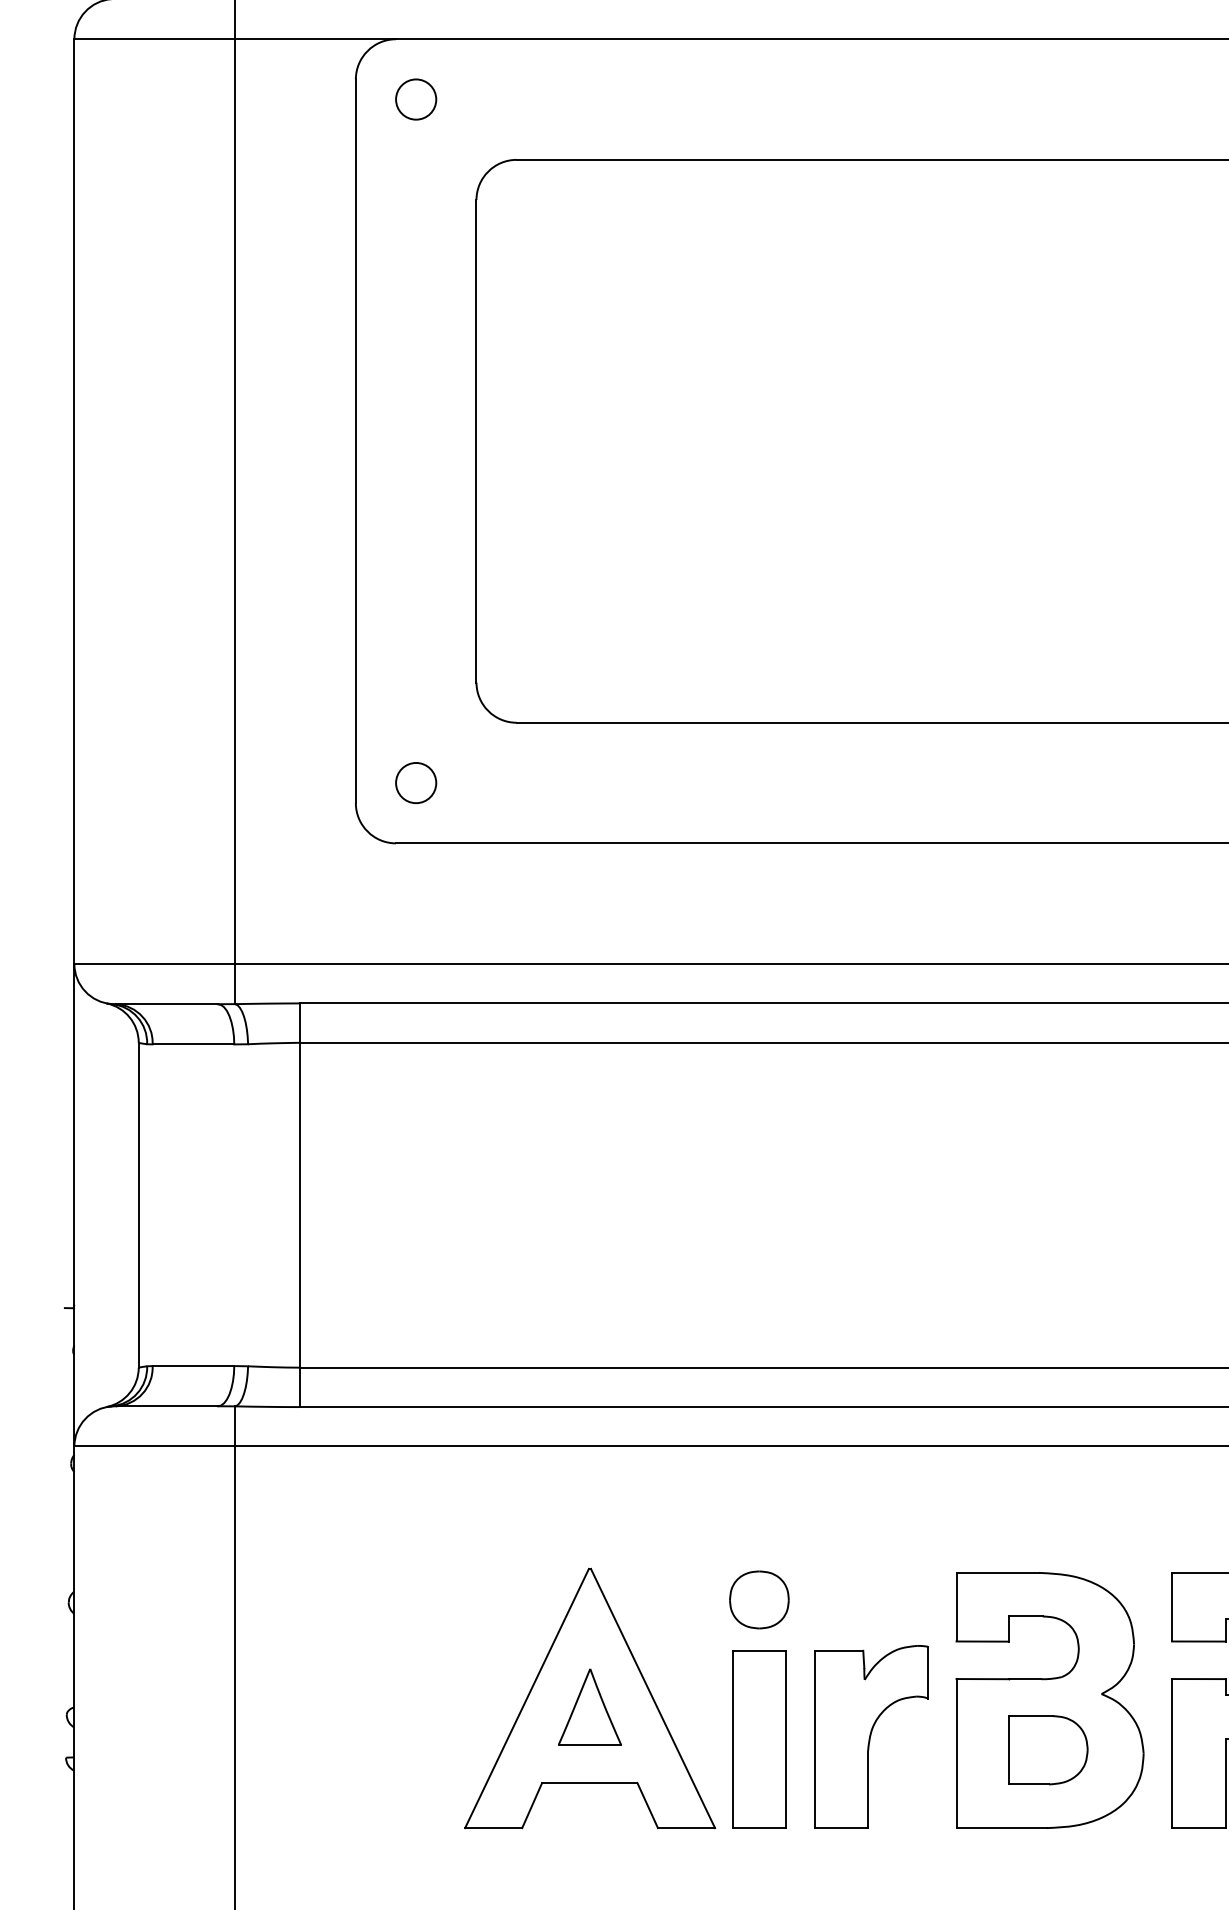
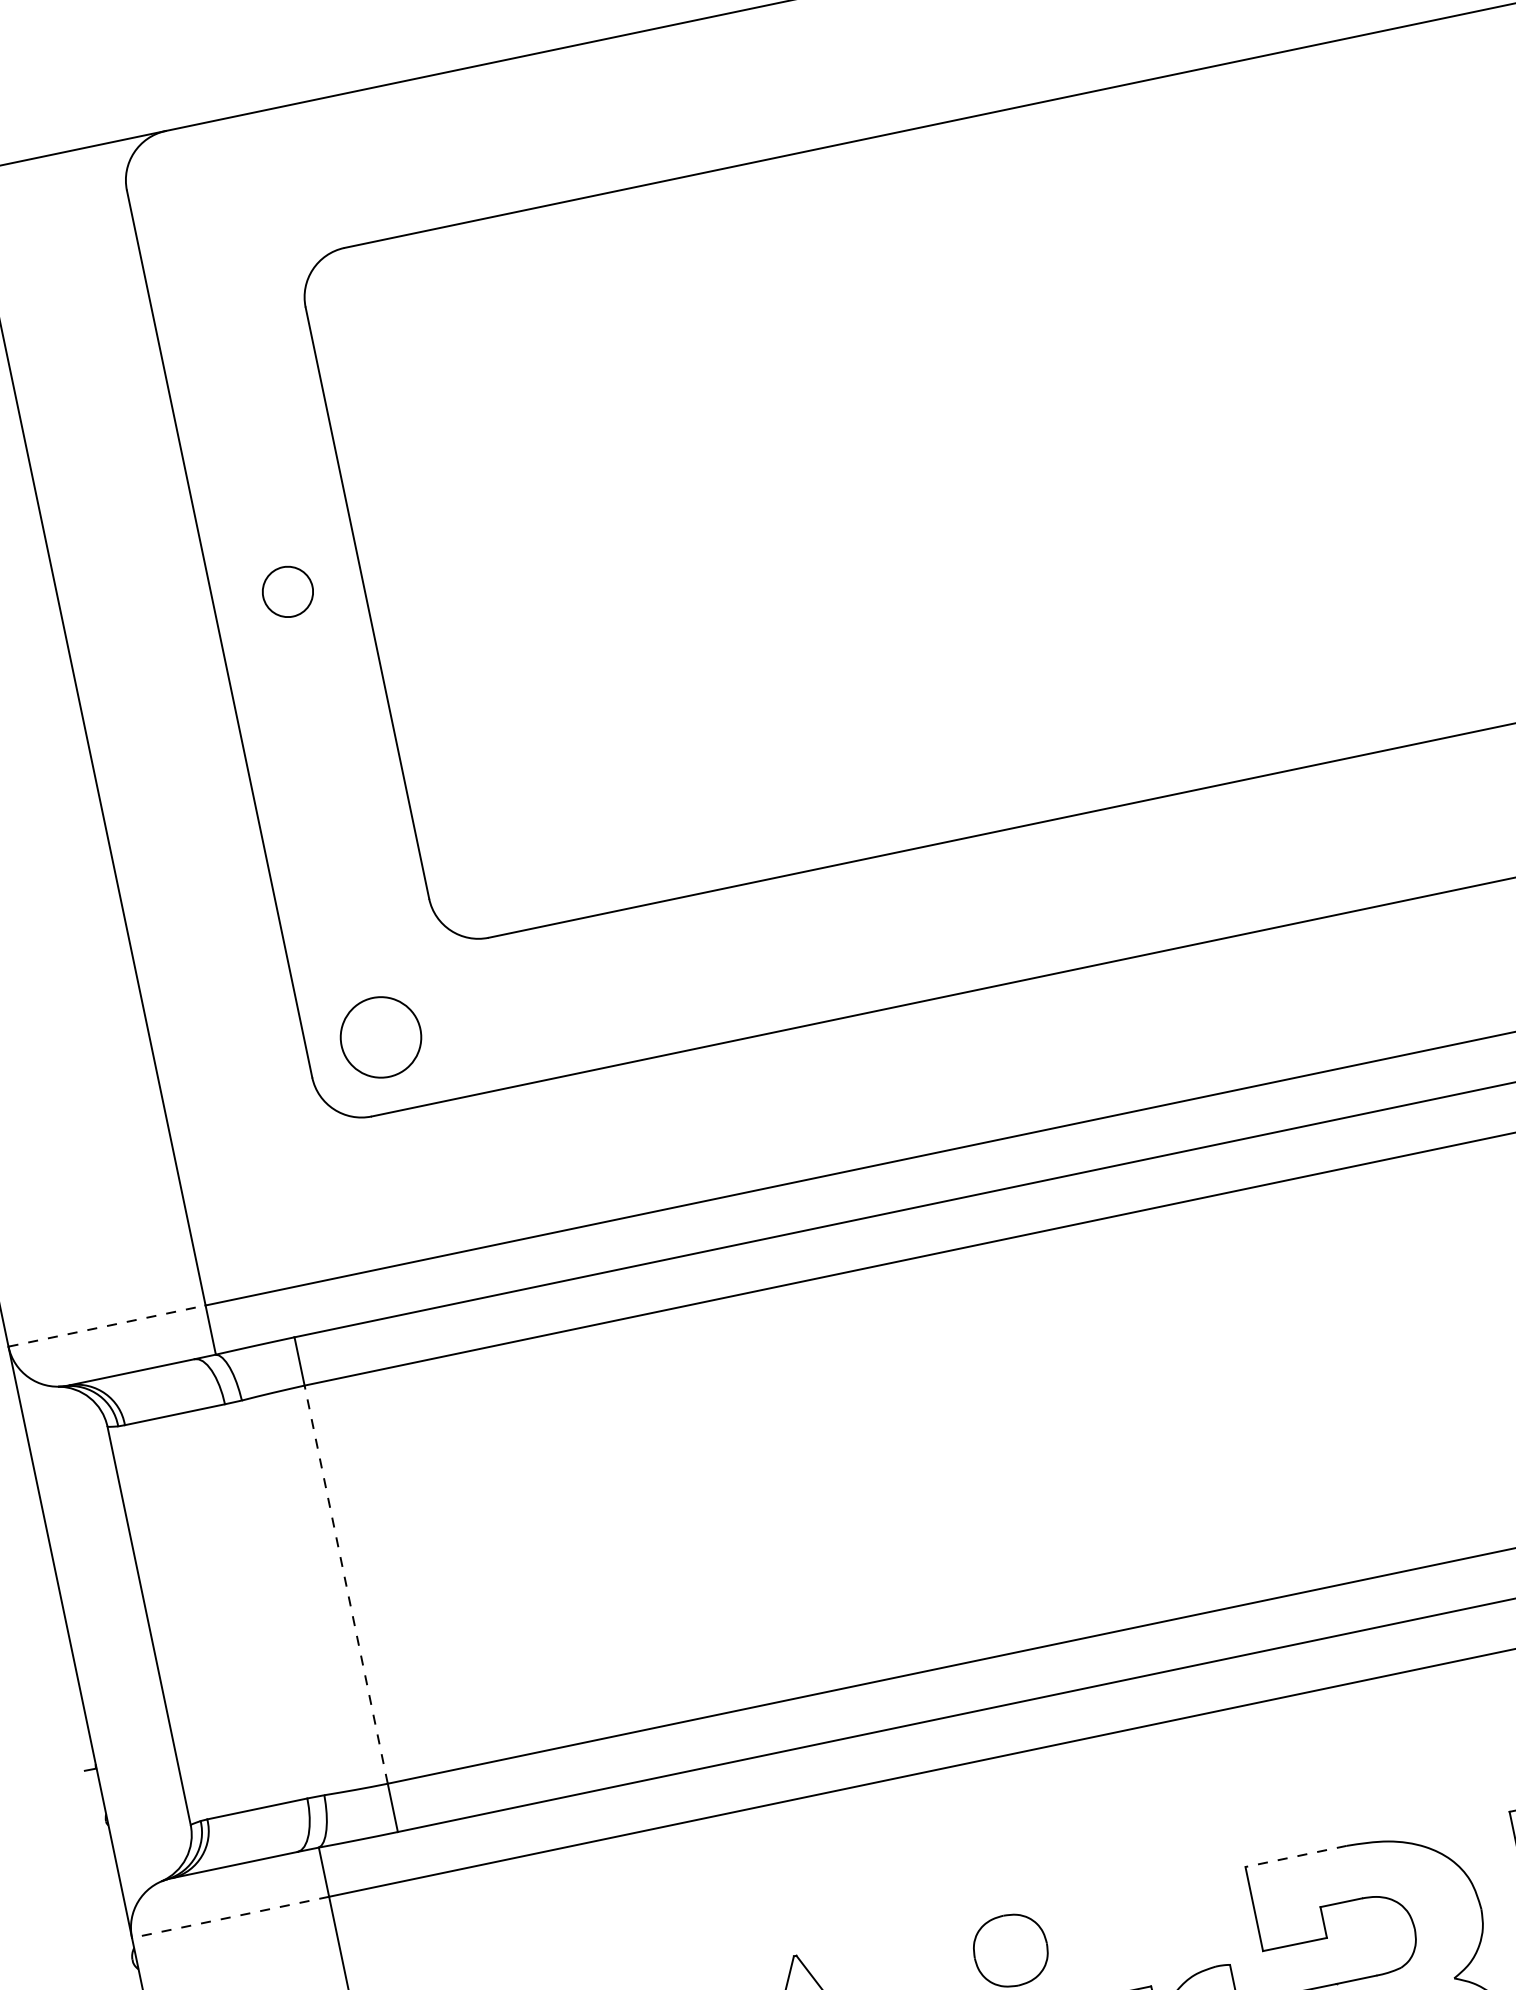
circle: (416, 99) -> (288, 591), moved
circle: (416, 782) -> (381, 1036), size x1.6
line: (155, 964) -> (108, 1326), solid -> dashed
line: (299, 1204) -> (345, 1583), solid -> dashed
line: (154, 1446) -> (230, 1917), solid -> dashed
line: (997, 1572) -> (1295, 1856), solid -> dashed

